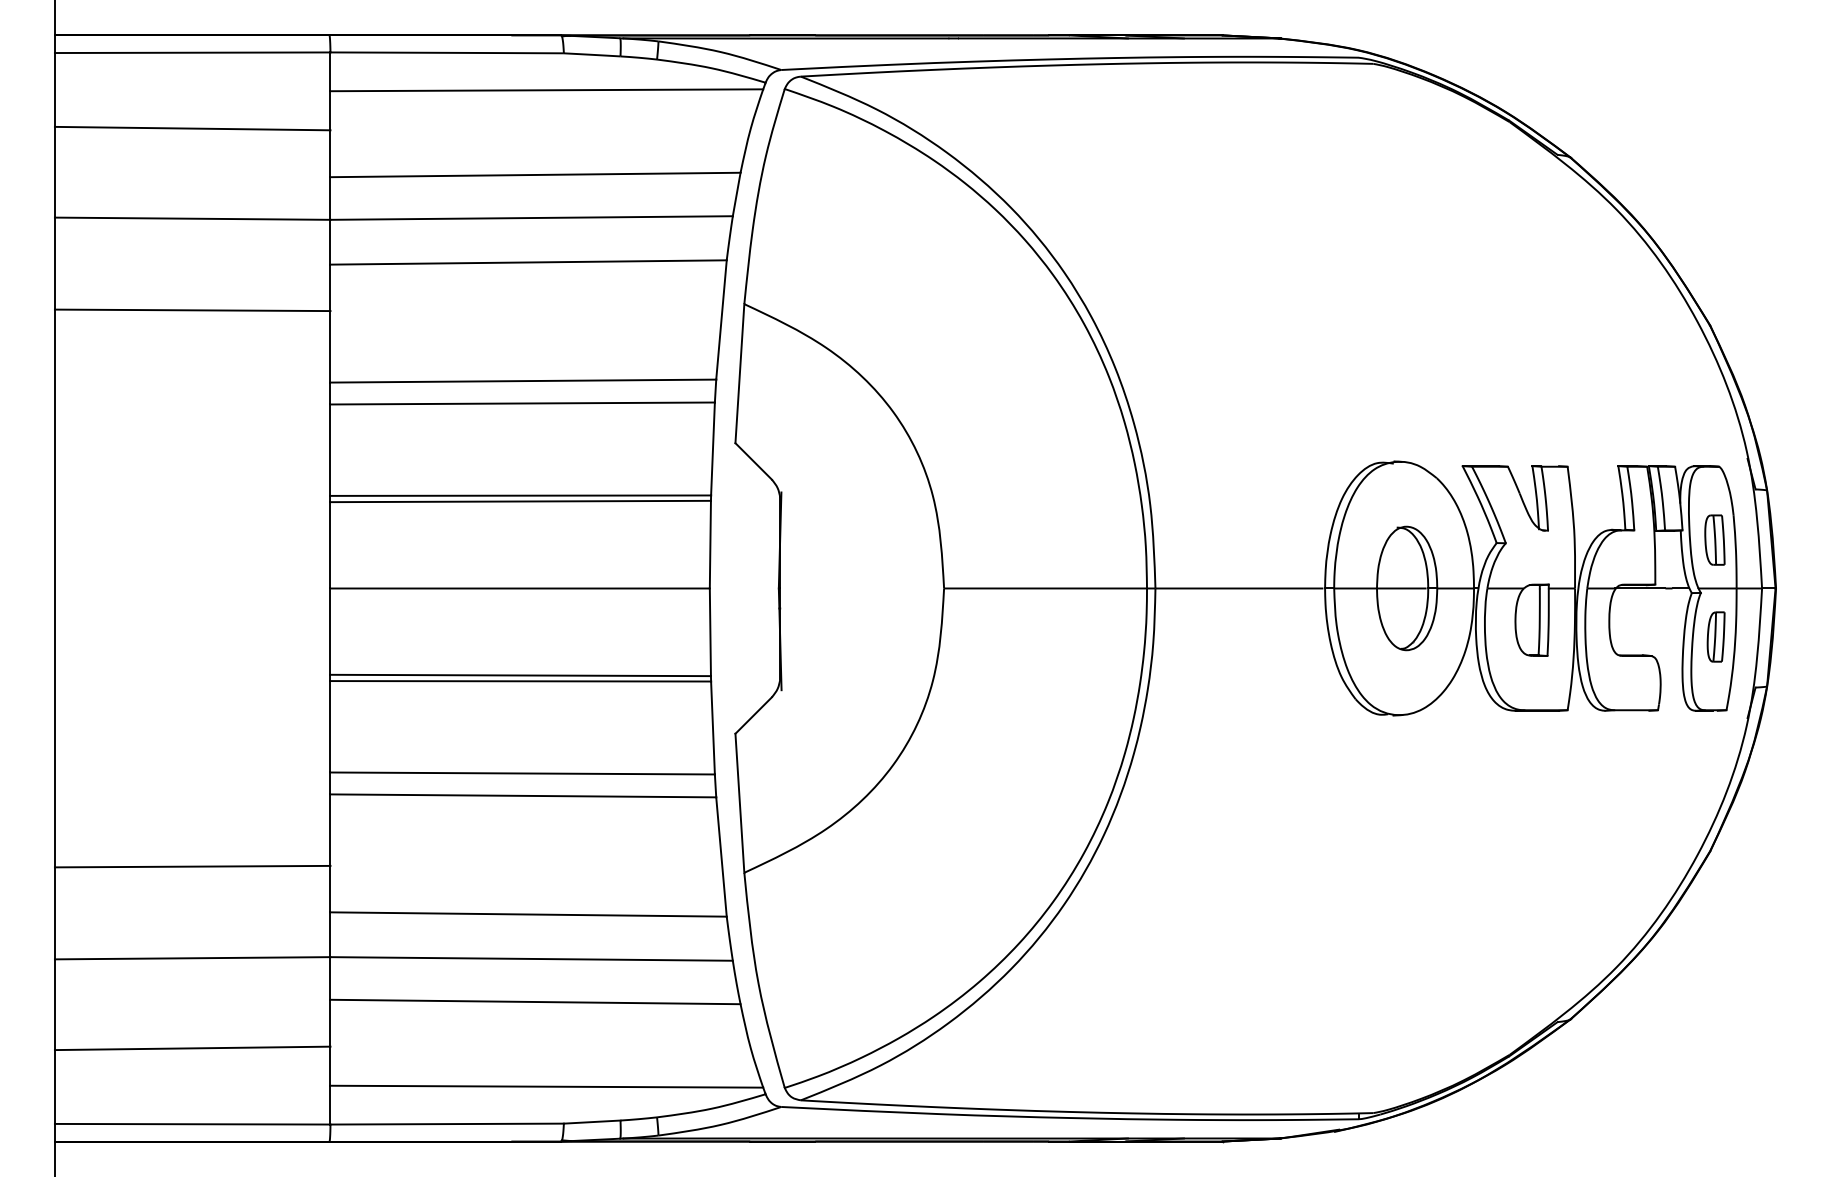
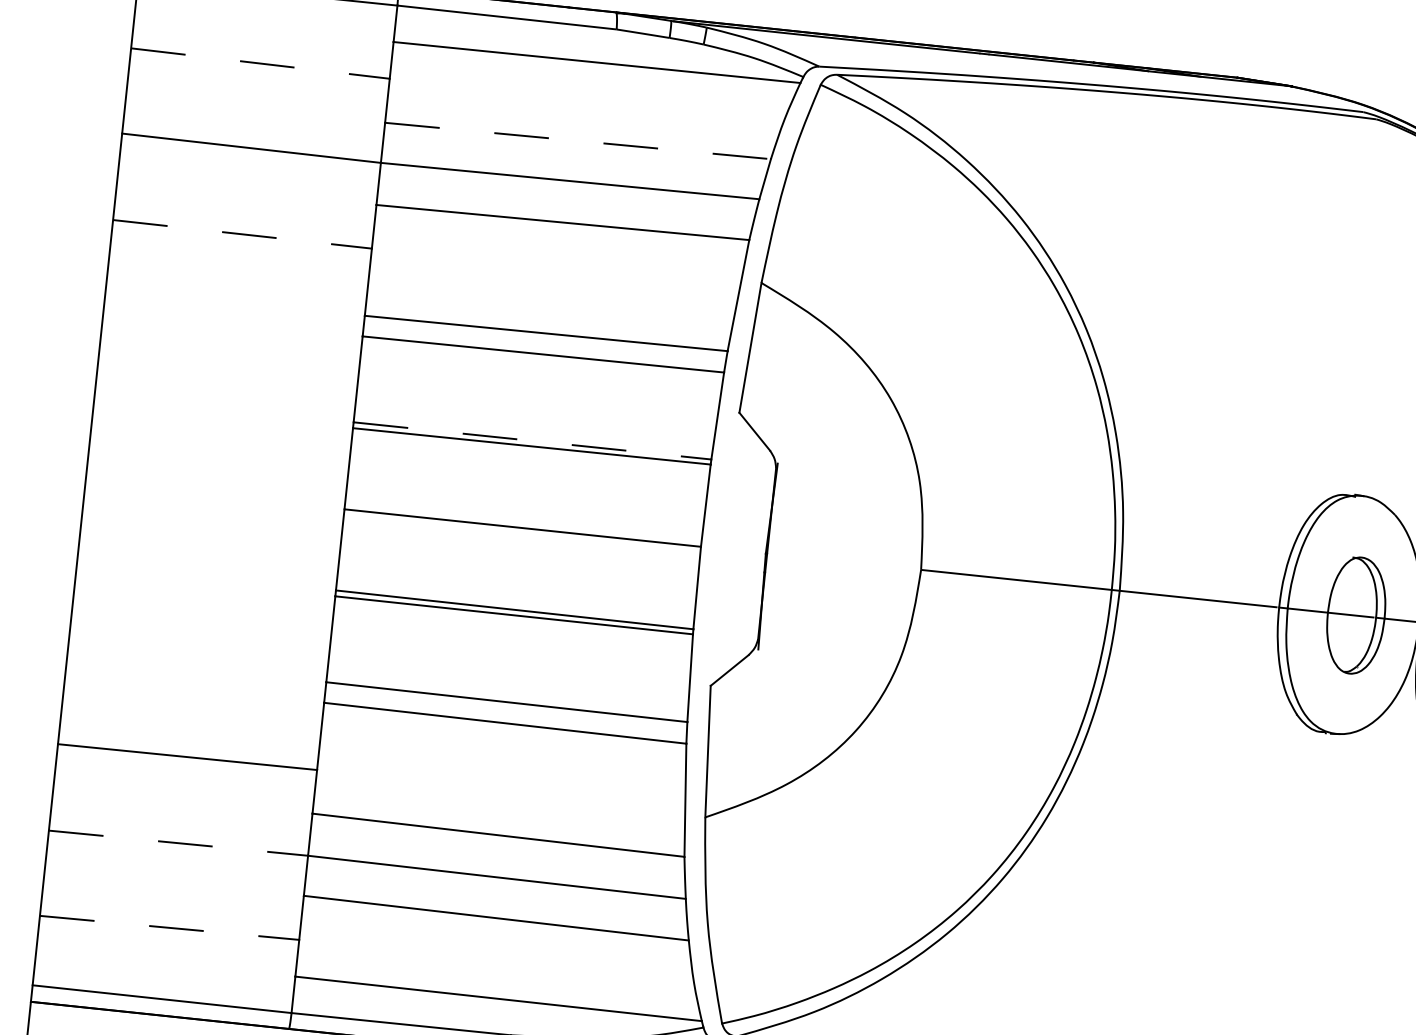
line: (192, 128) -> (260, 63), solid -> dashed
line: (536, 174) -> (578, 140), solid -> dashed
line: (192, 310) -> (242, 234), solid -> dashed
line: (521, 495) -> (533, 440), solid -> dashed
line: (192, 958) -> (178, 843), solid -> dashed
line: (192, 1048) -> (169, 927), solid -> dashed

